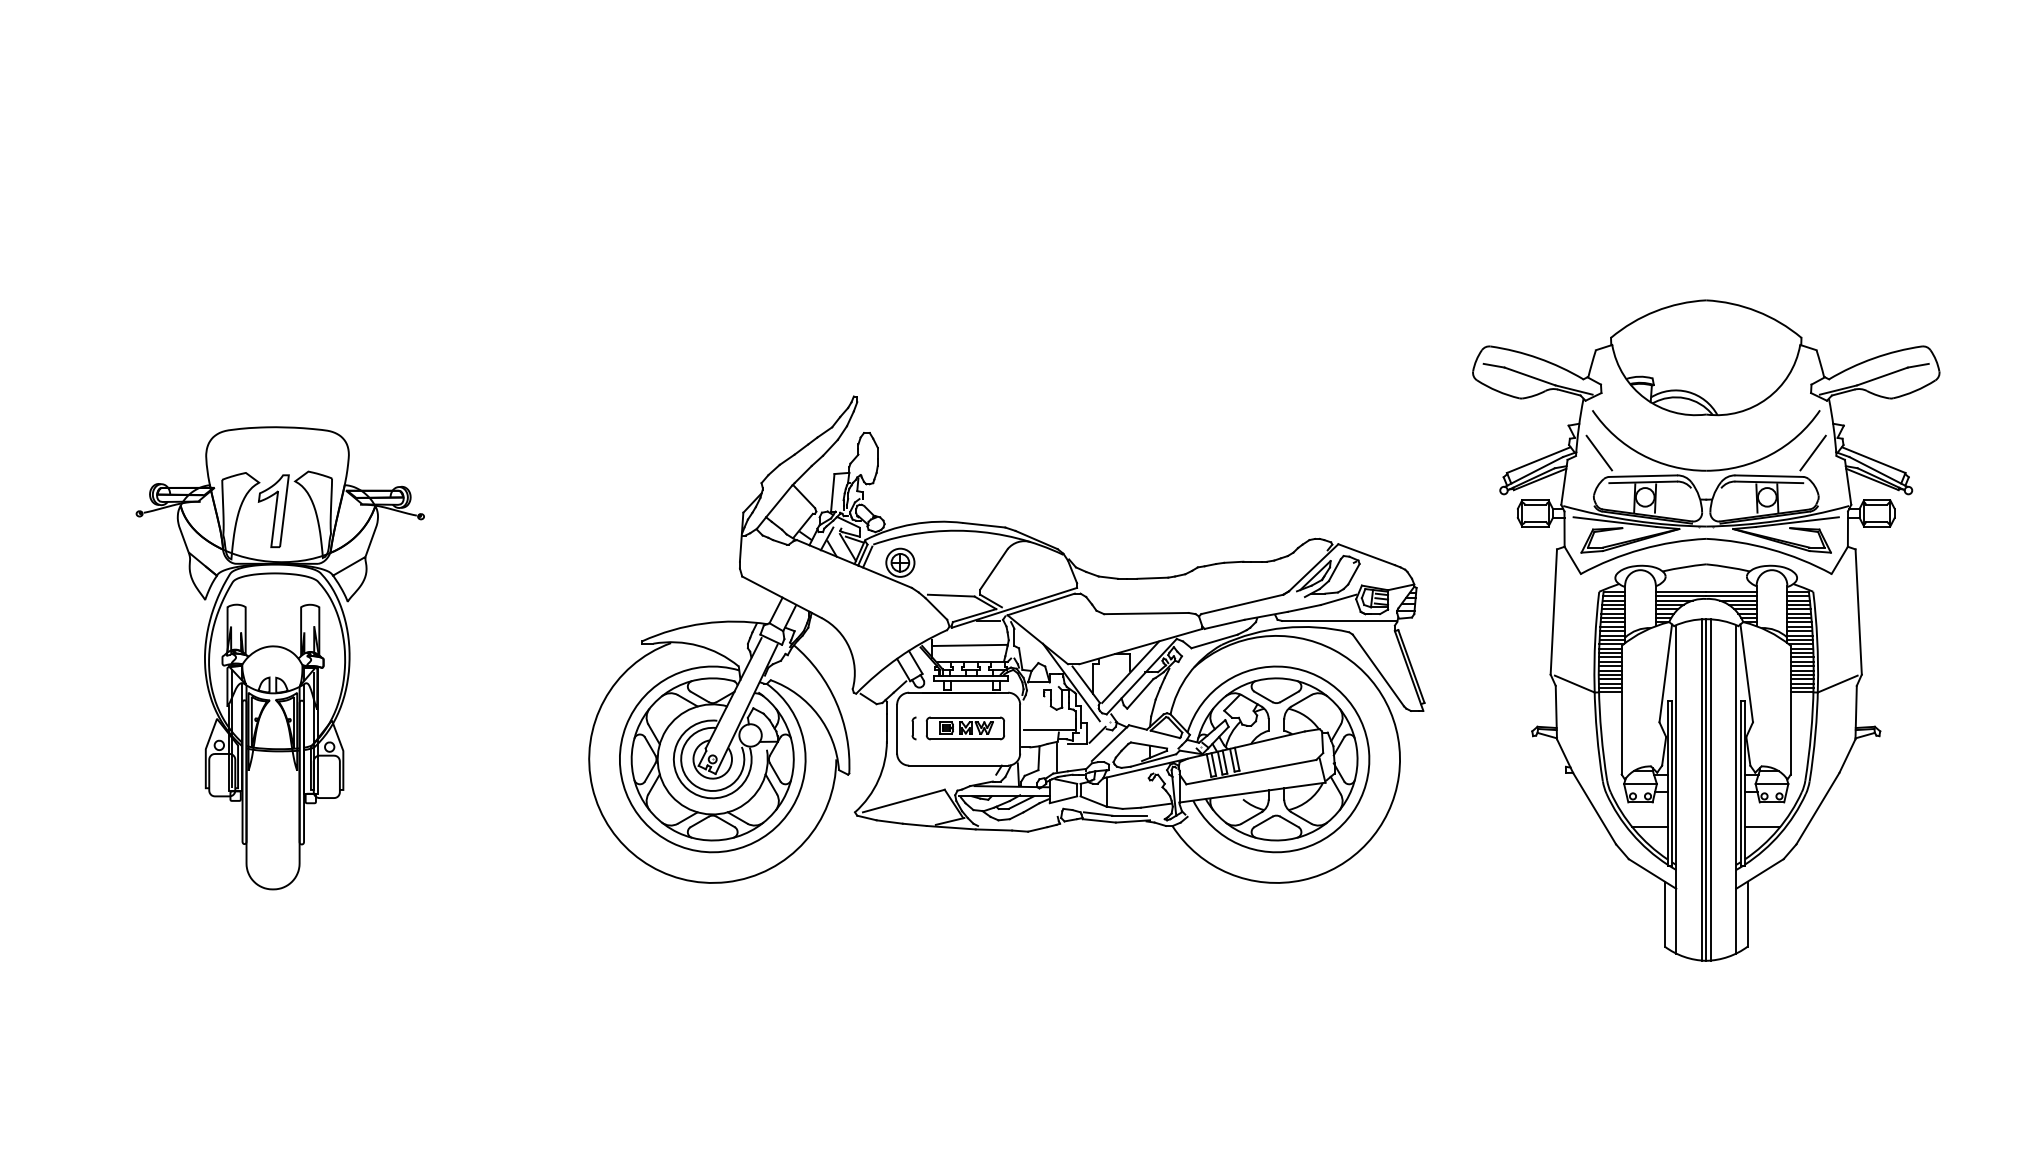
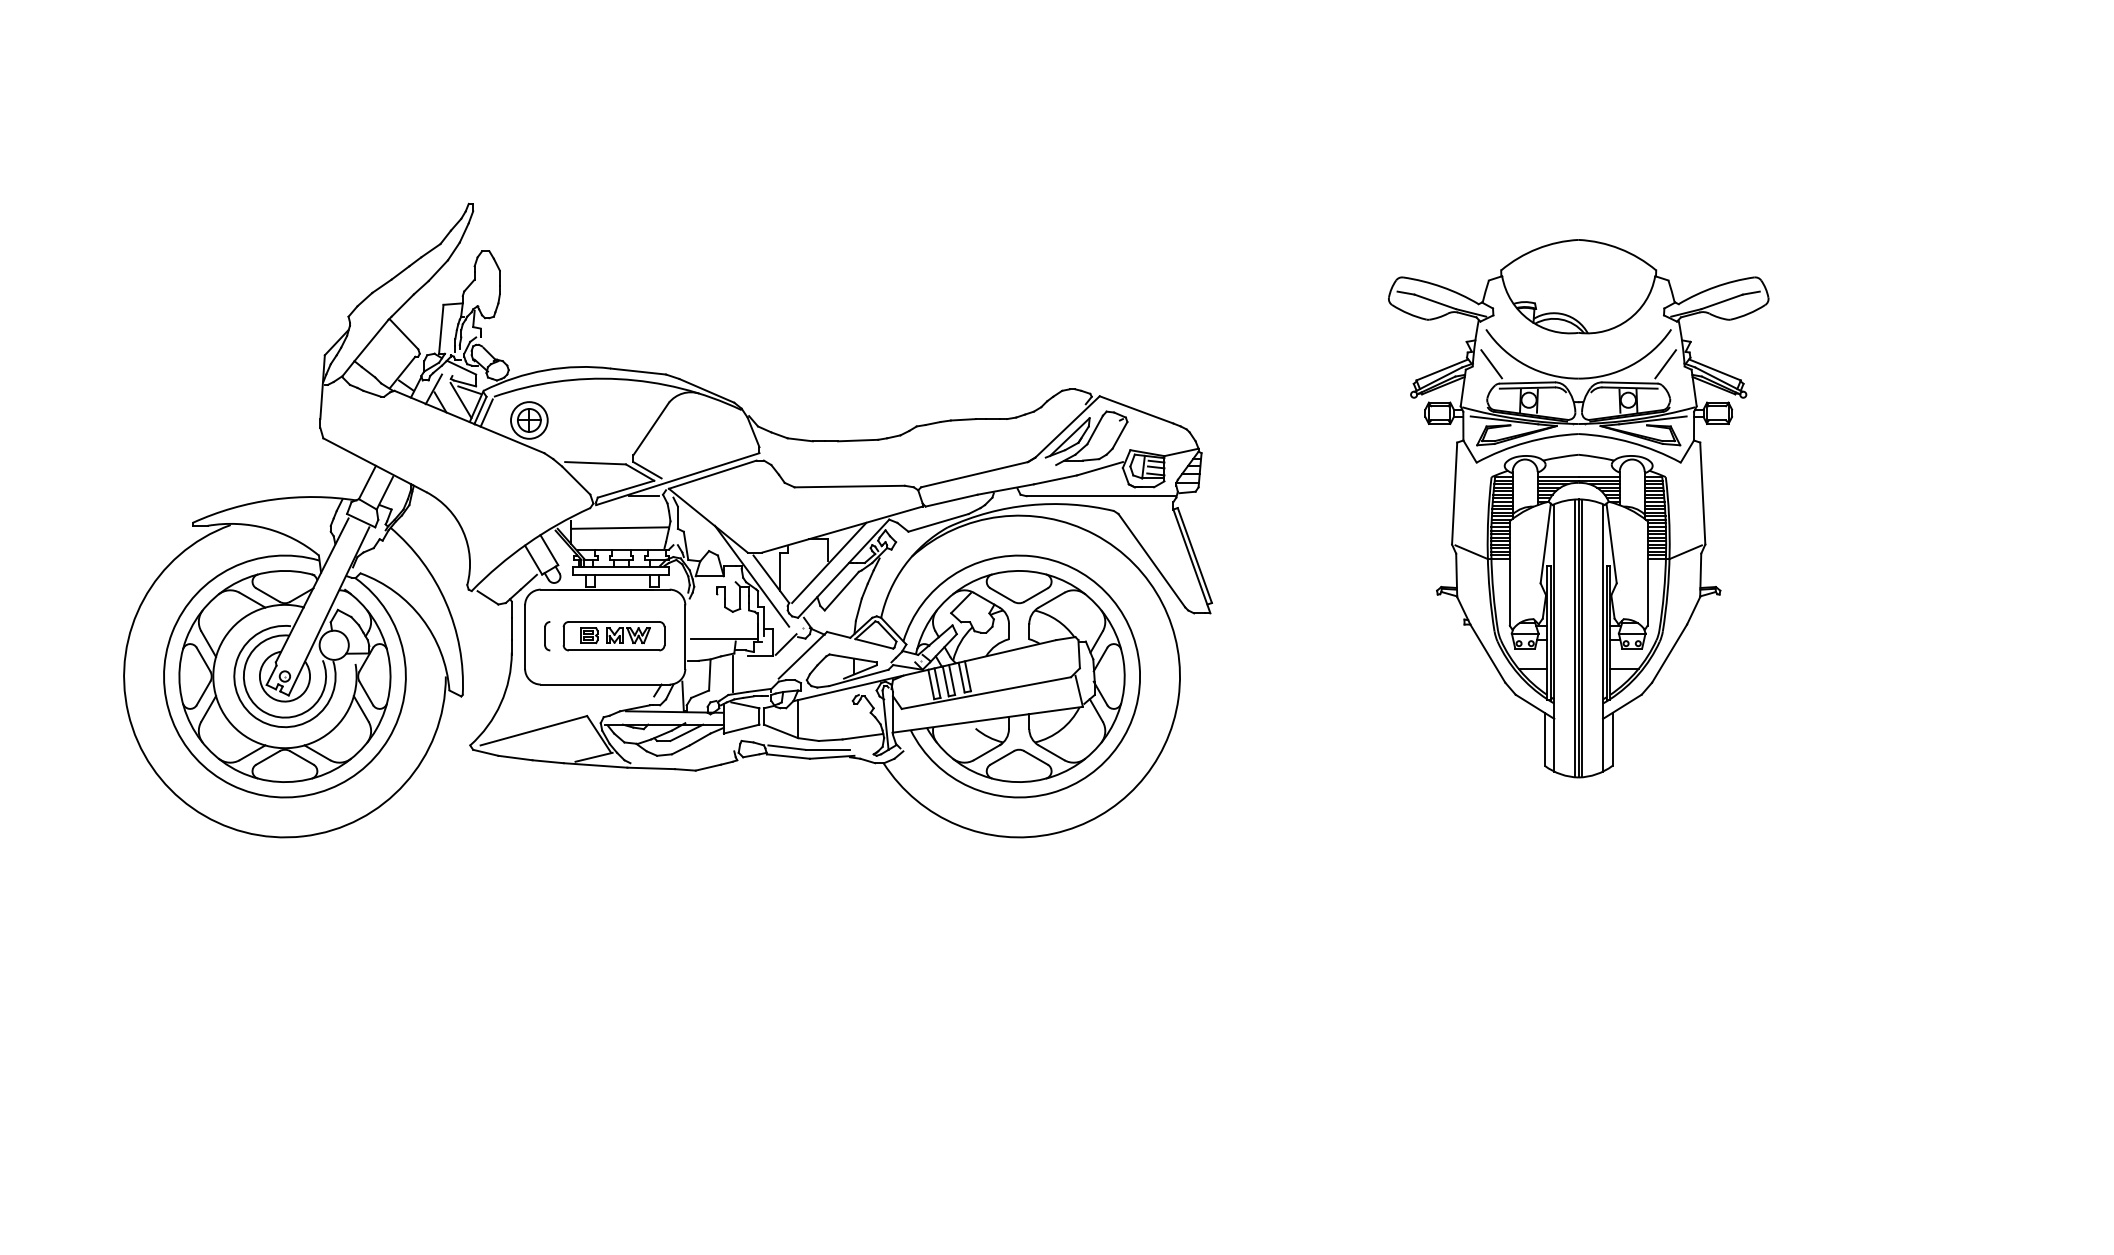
part: (1705, 630) -> (1577, 508), size x0.62

